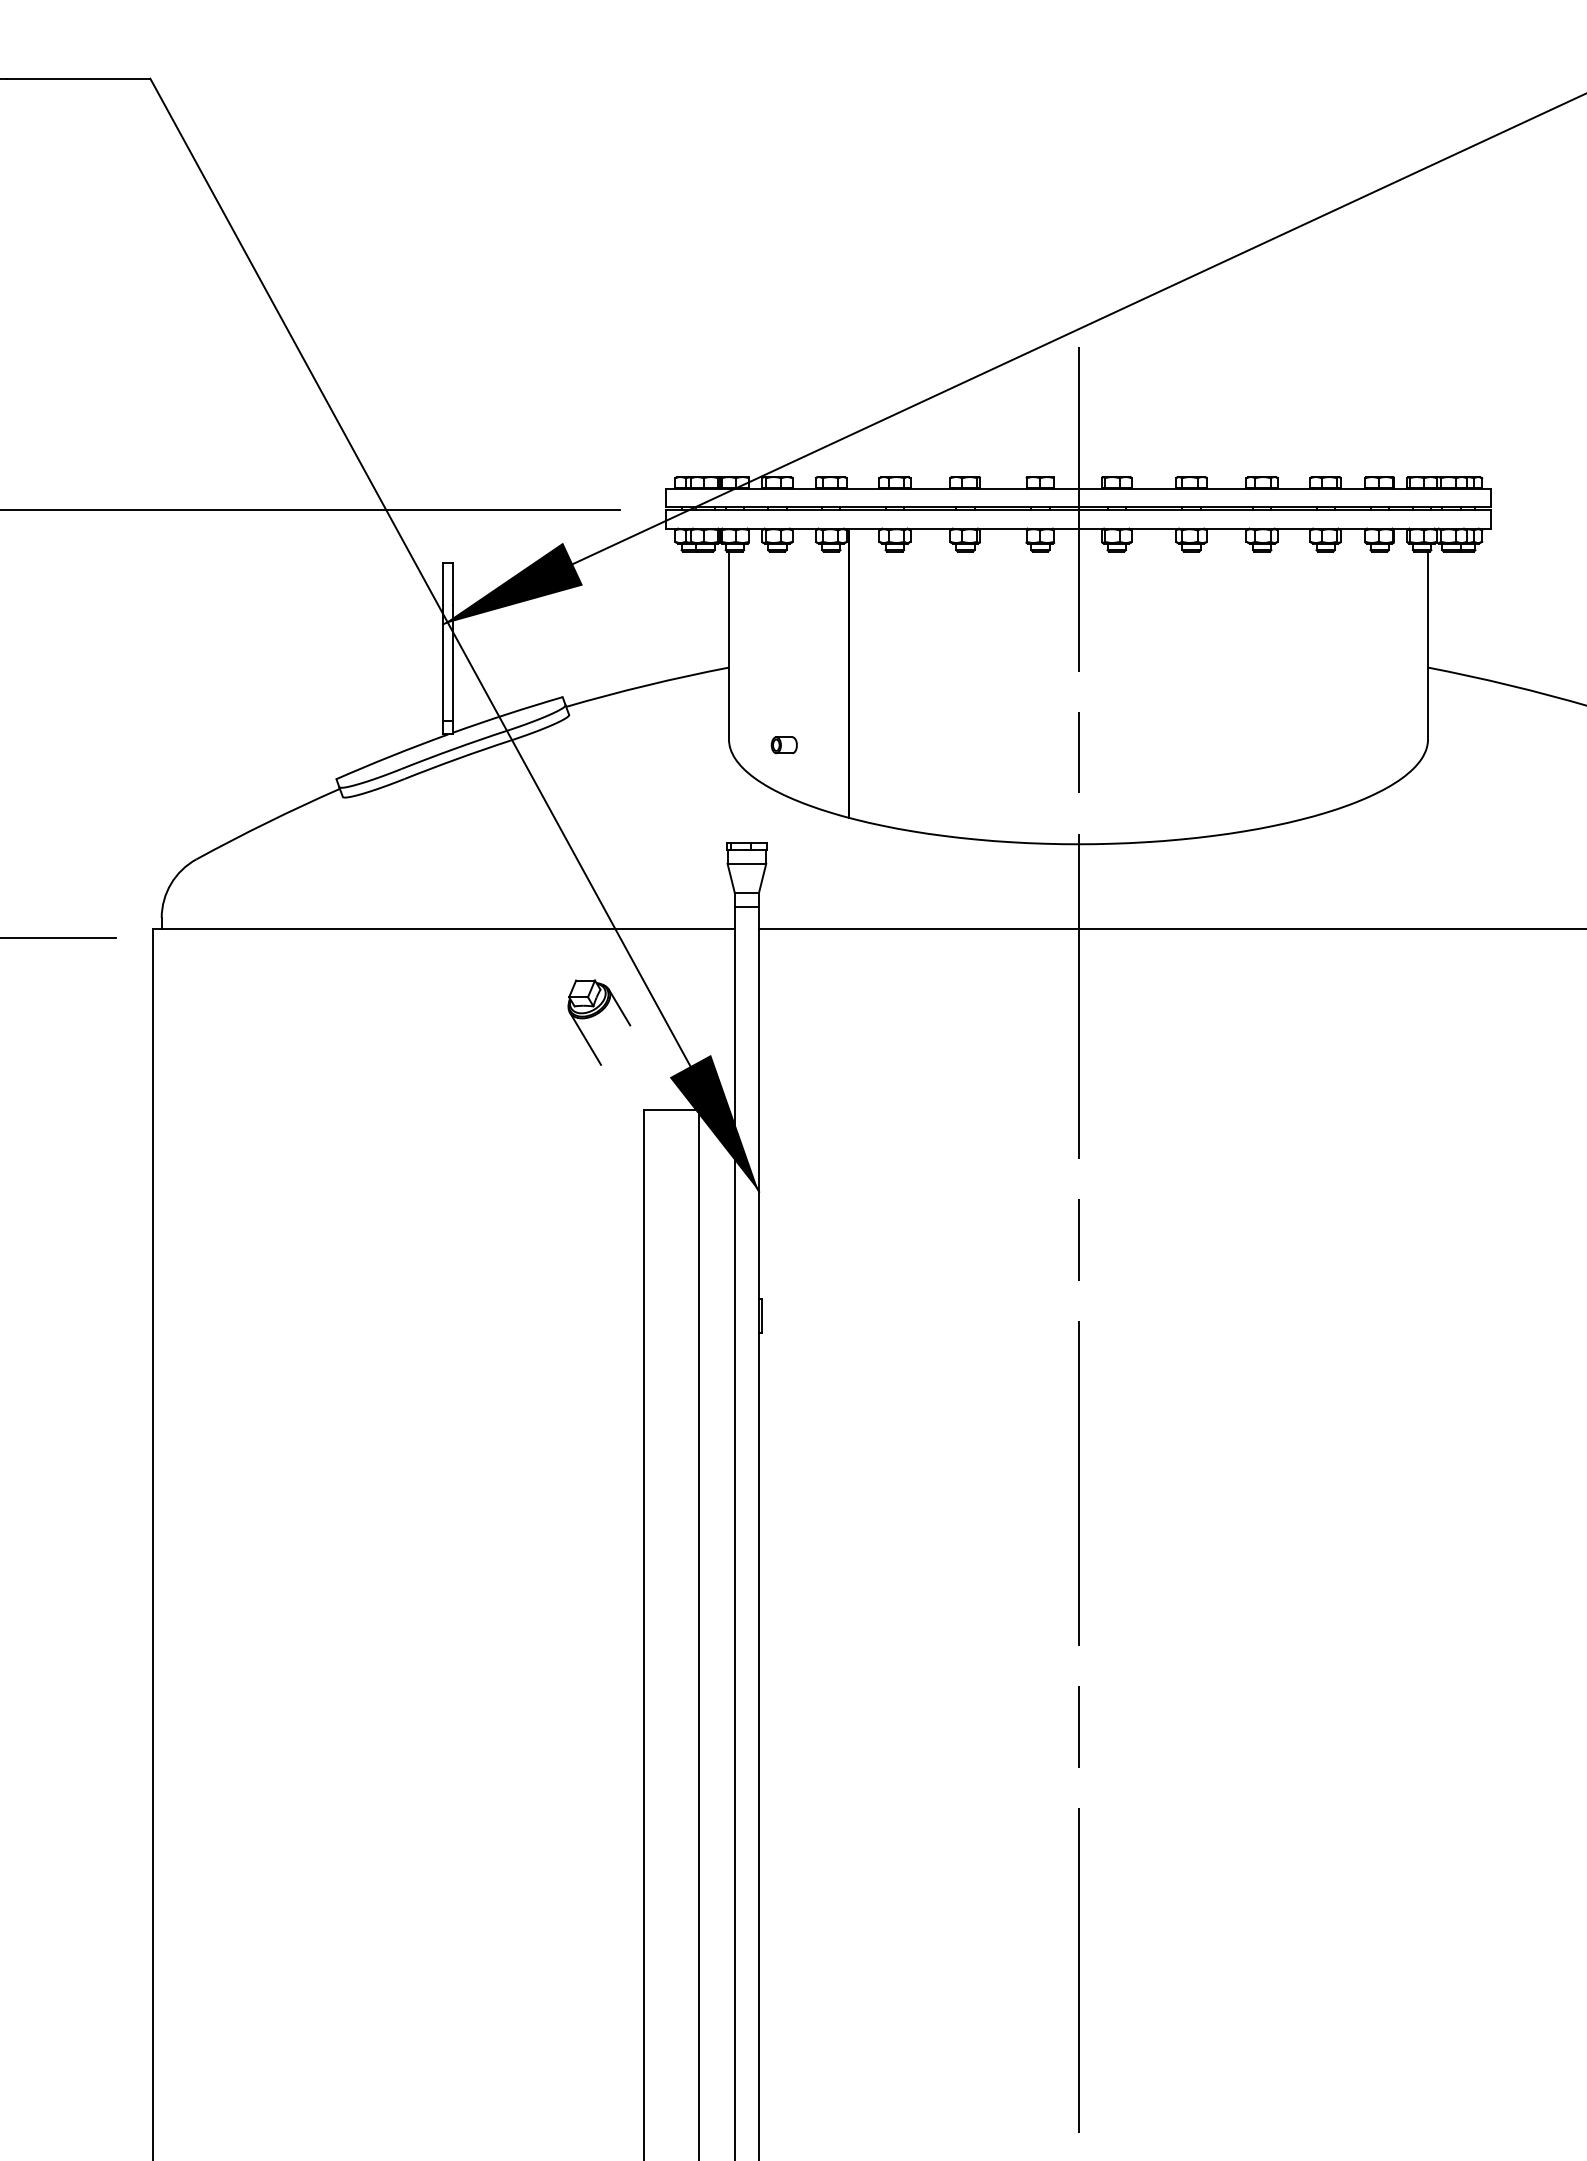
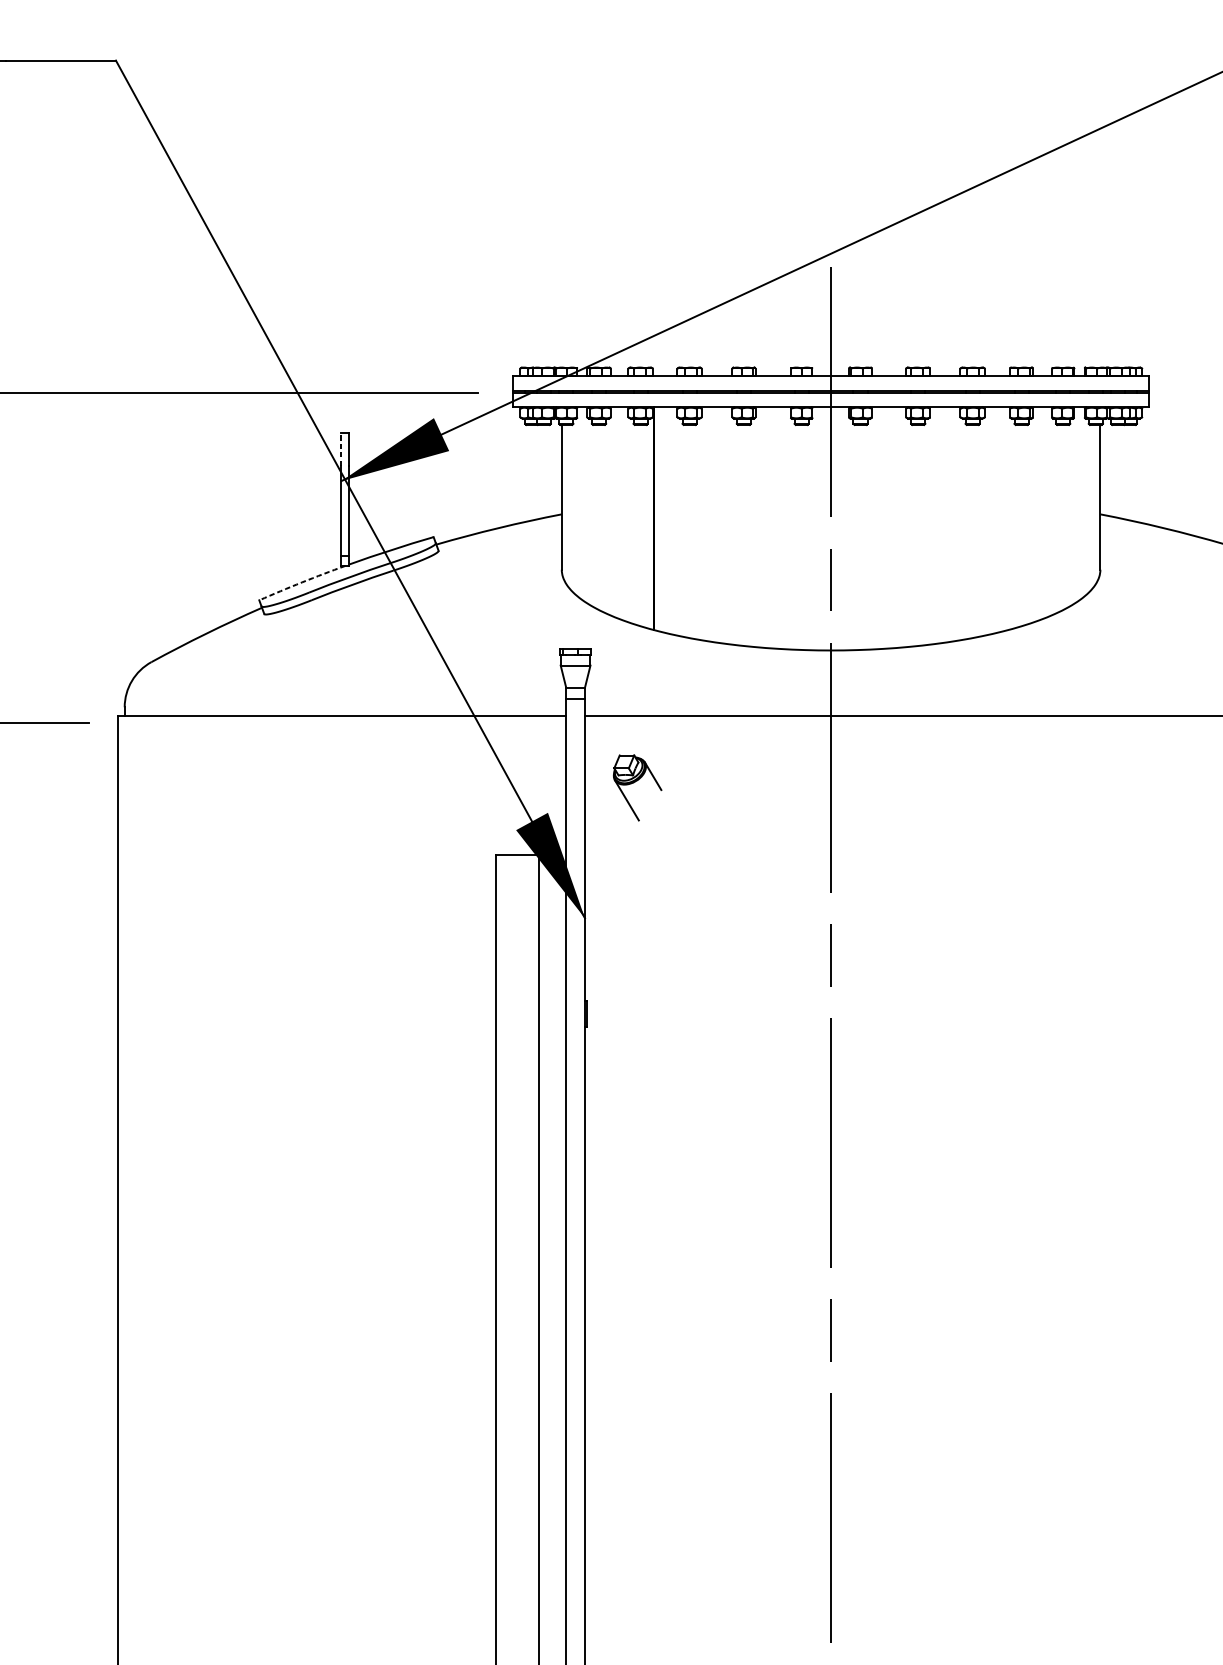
line: (443, 583) -> (341, 449), solid -> dashed
part: (783, 745) -> (603, 574), removed
arc: (391, 755) -> (301, 582), solid -> dashed
part: (596, 1015) -> (635, 782), moved

